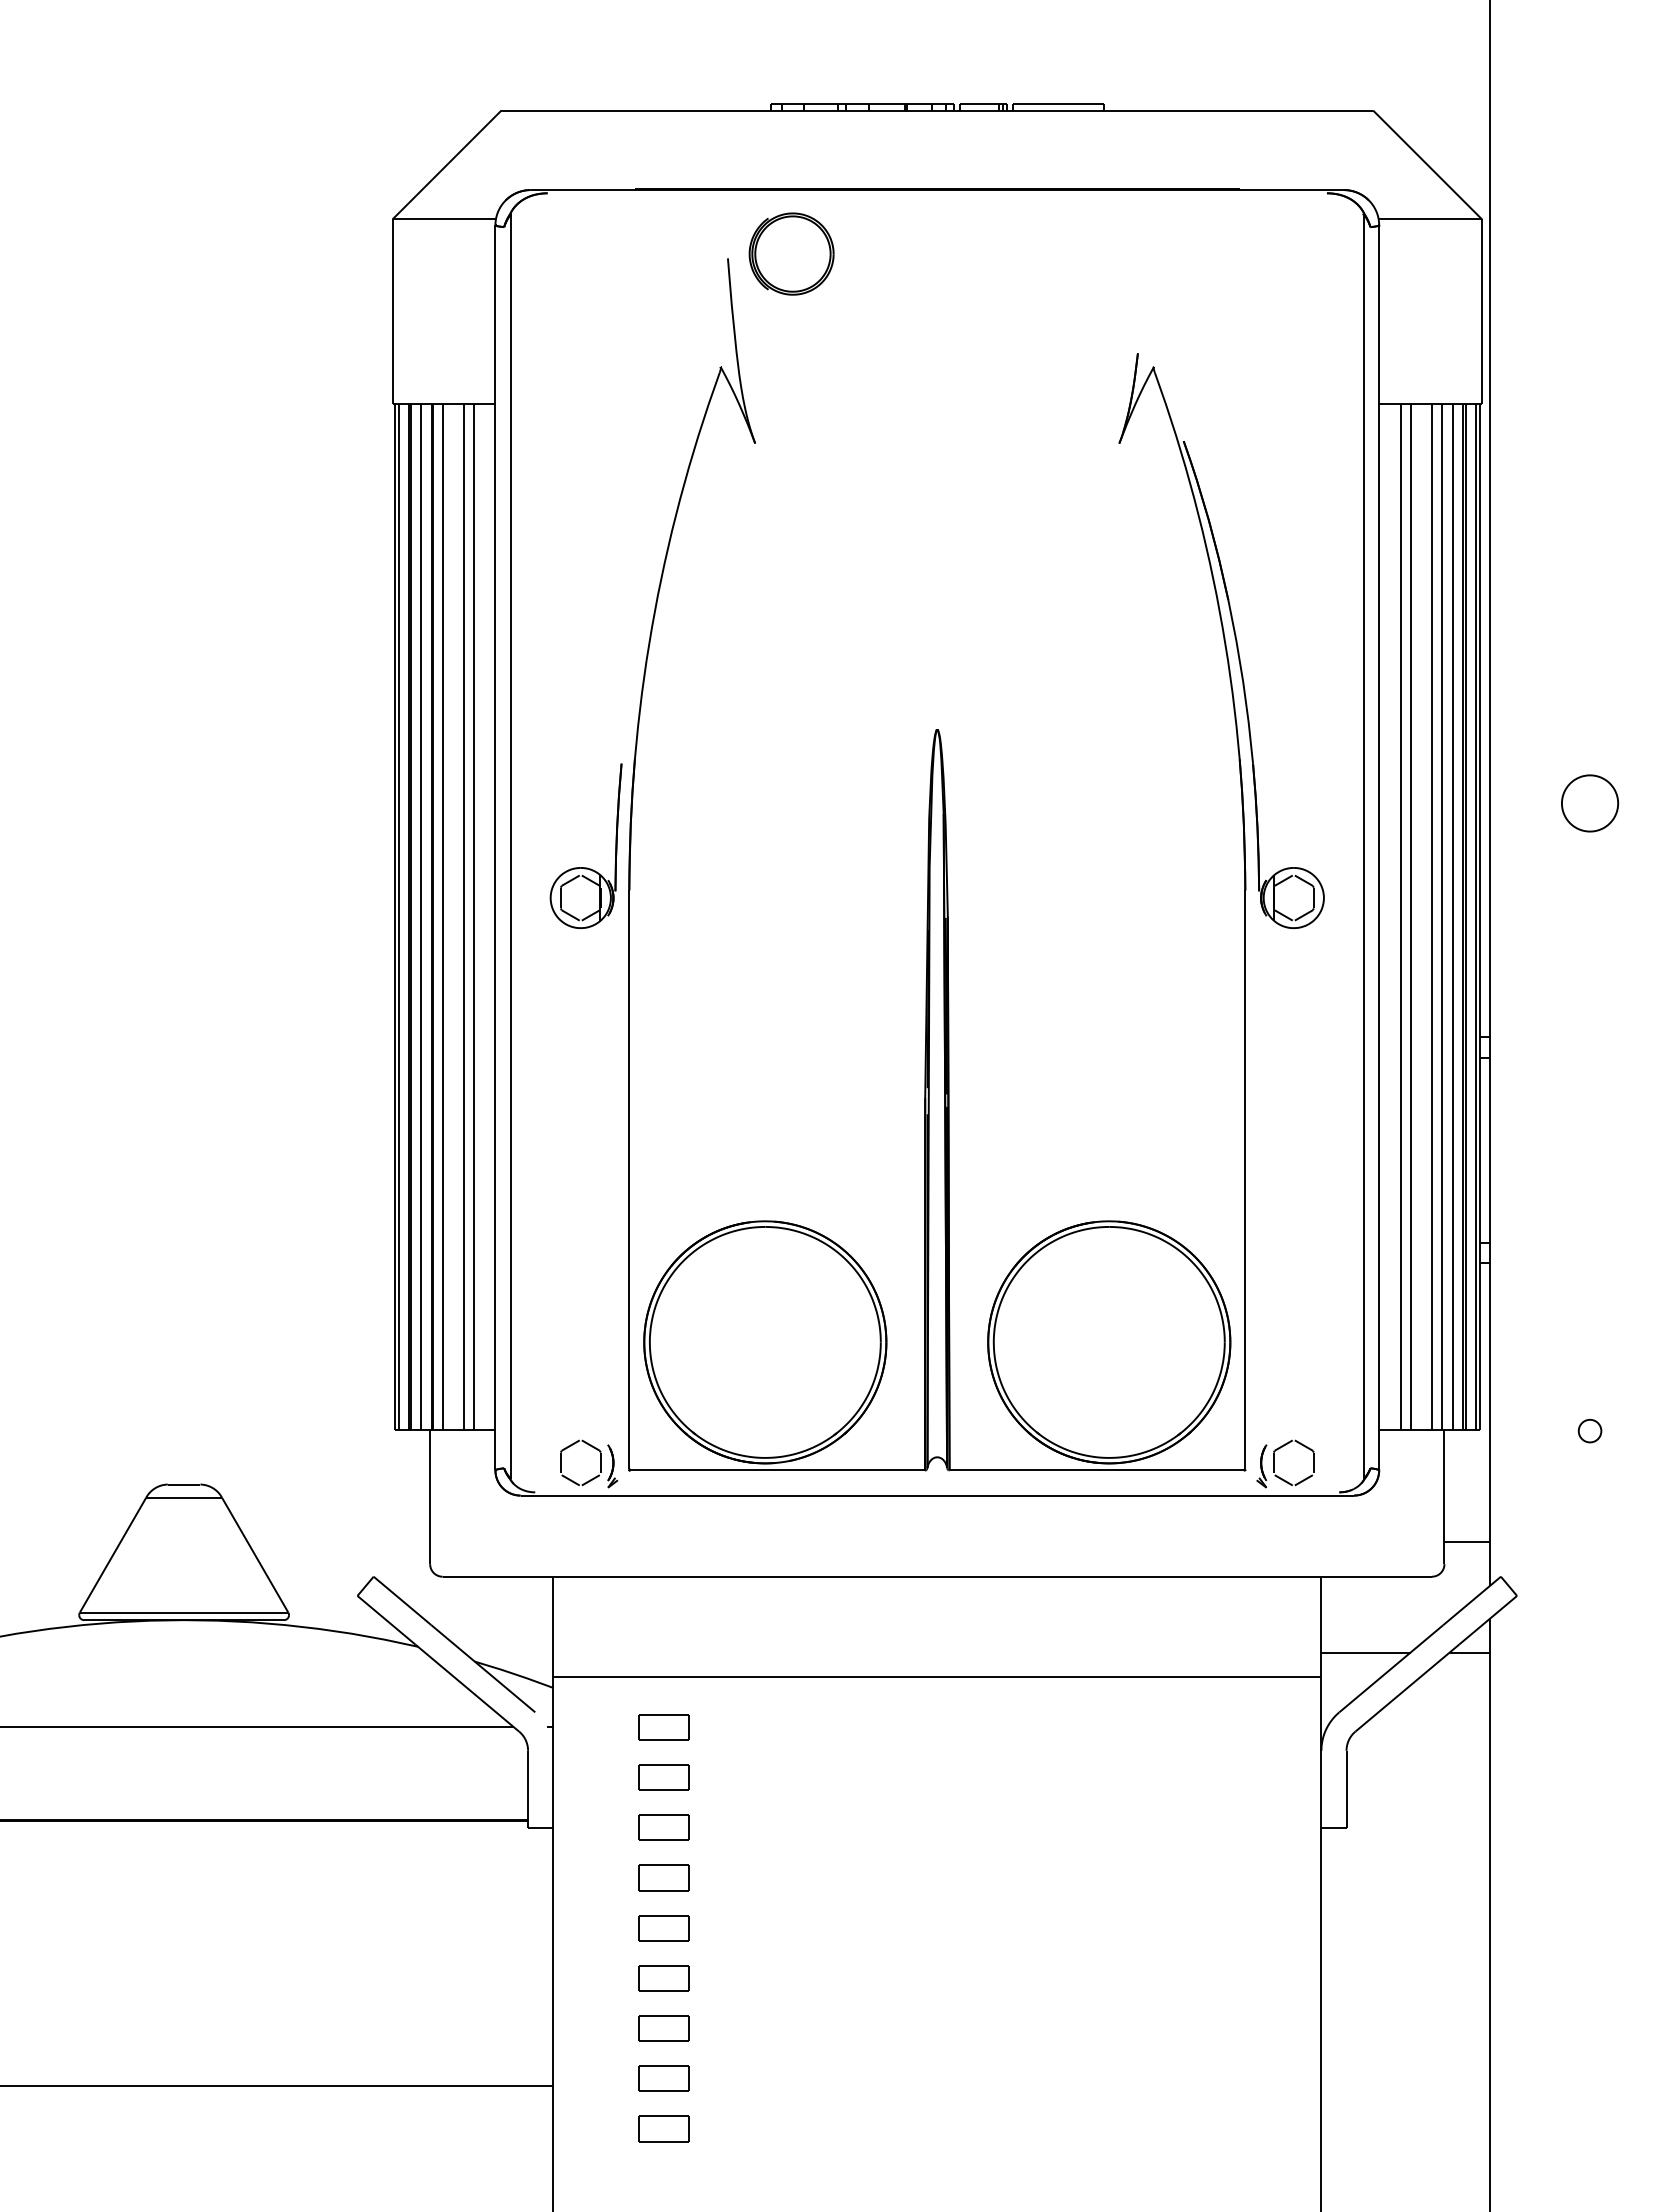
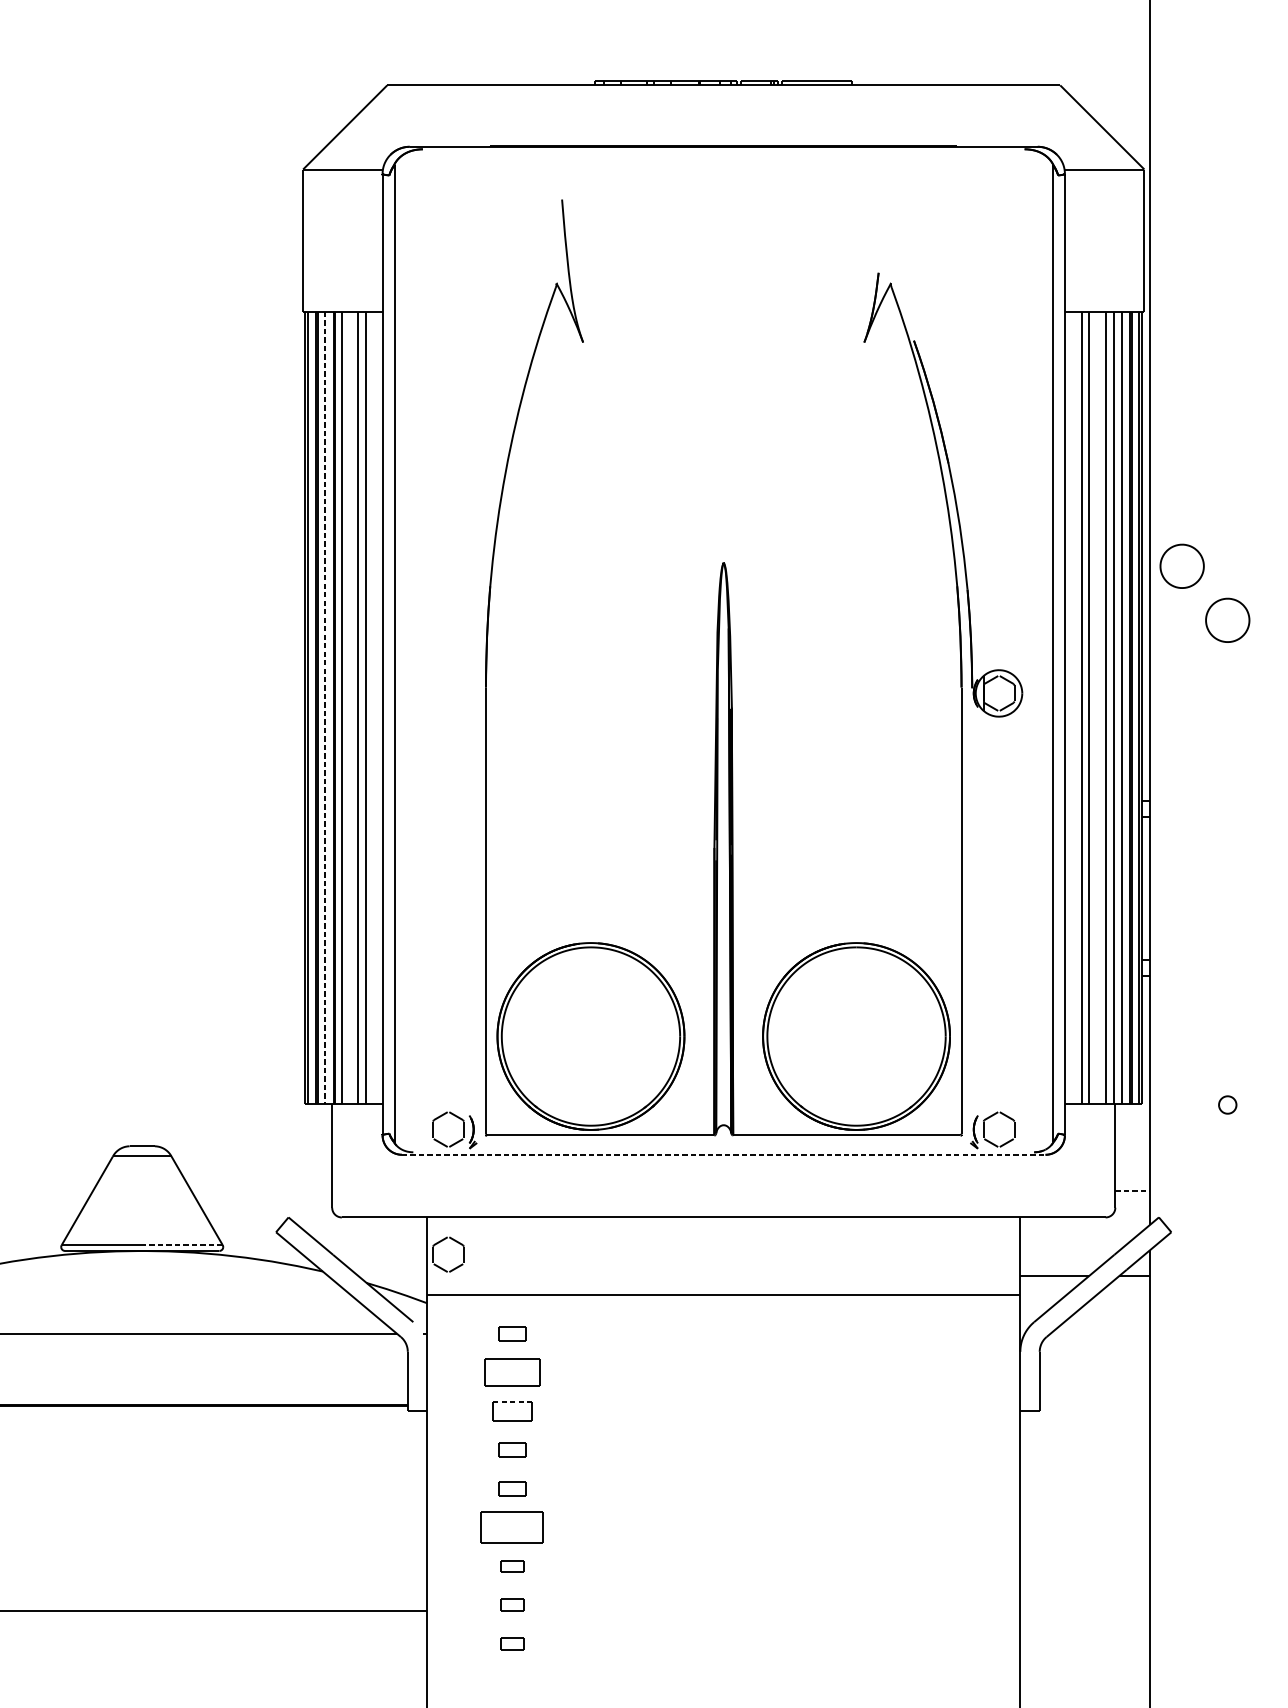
part: (791, 253) -> (611, 195), removed
part: (1531, 733) -> (1182, 566), added
part: (585, 867) -> (452, 669), removed
line: (421, 917) -> (325, 708), solid -> dashed
line: (937, 1495) -> (723, 1154), solid -> dashed
line: (1467, 1542) -> (1133, 1191), solid -> dashed
part: (571, 1608) -> (441, 1241), added
line: (235, 1612) -> (181, 1245), solid -> dashed
part: (663, 1727) -> (512, 1333), size x0.7
part: (663, 1777) -> (512, 1372), size x1.4
line: (664, 1815) -> (513, 1401), solid -> dashed
part: (663, 1877) -> (512, 1449), size x0.7
part: (663, 1928) -> (512, 1489), size x0.7
part: (663, 1978) -> (512, 1527), size x1.6
part: (663, 2028) -> (512, 1566), size x0.6
part: (663, 2078) -> (512, 1604), size x0.6
part: (663, 2128) -> (512, 1643), size x0.6

